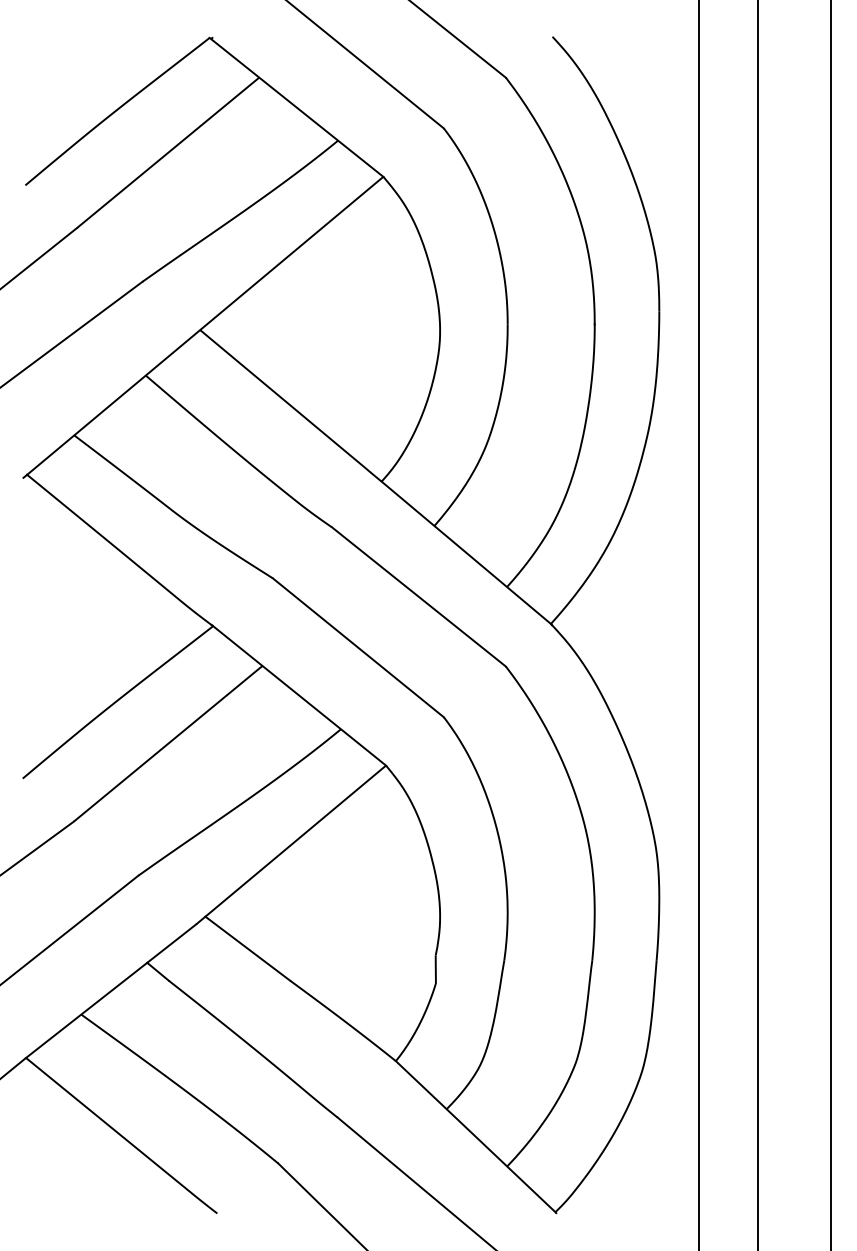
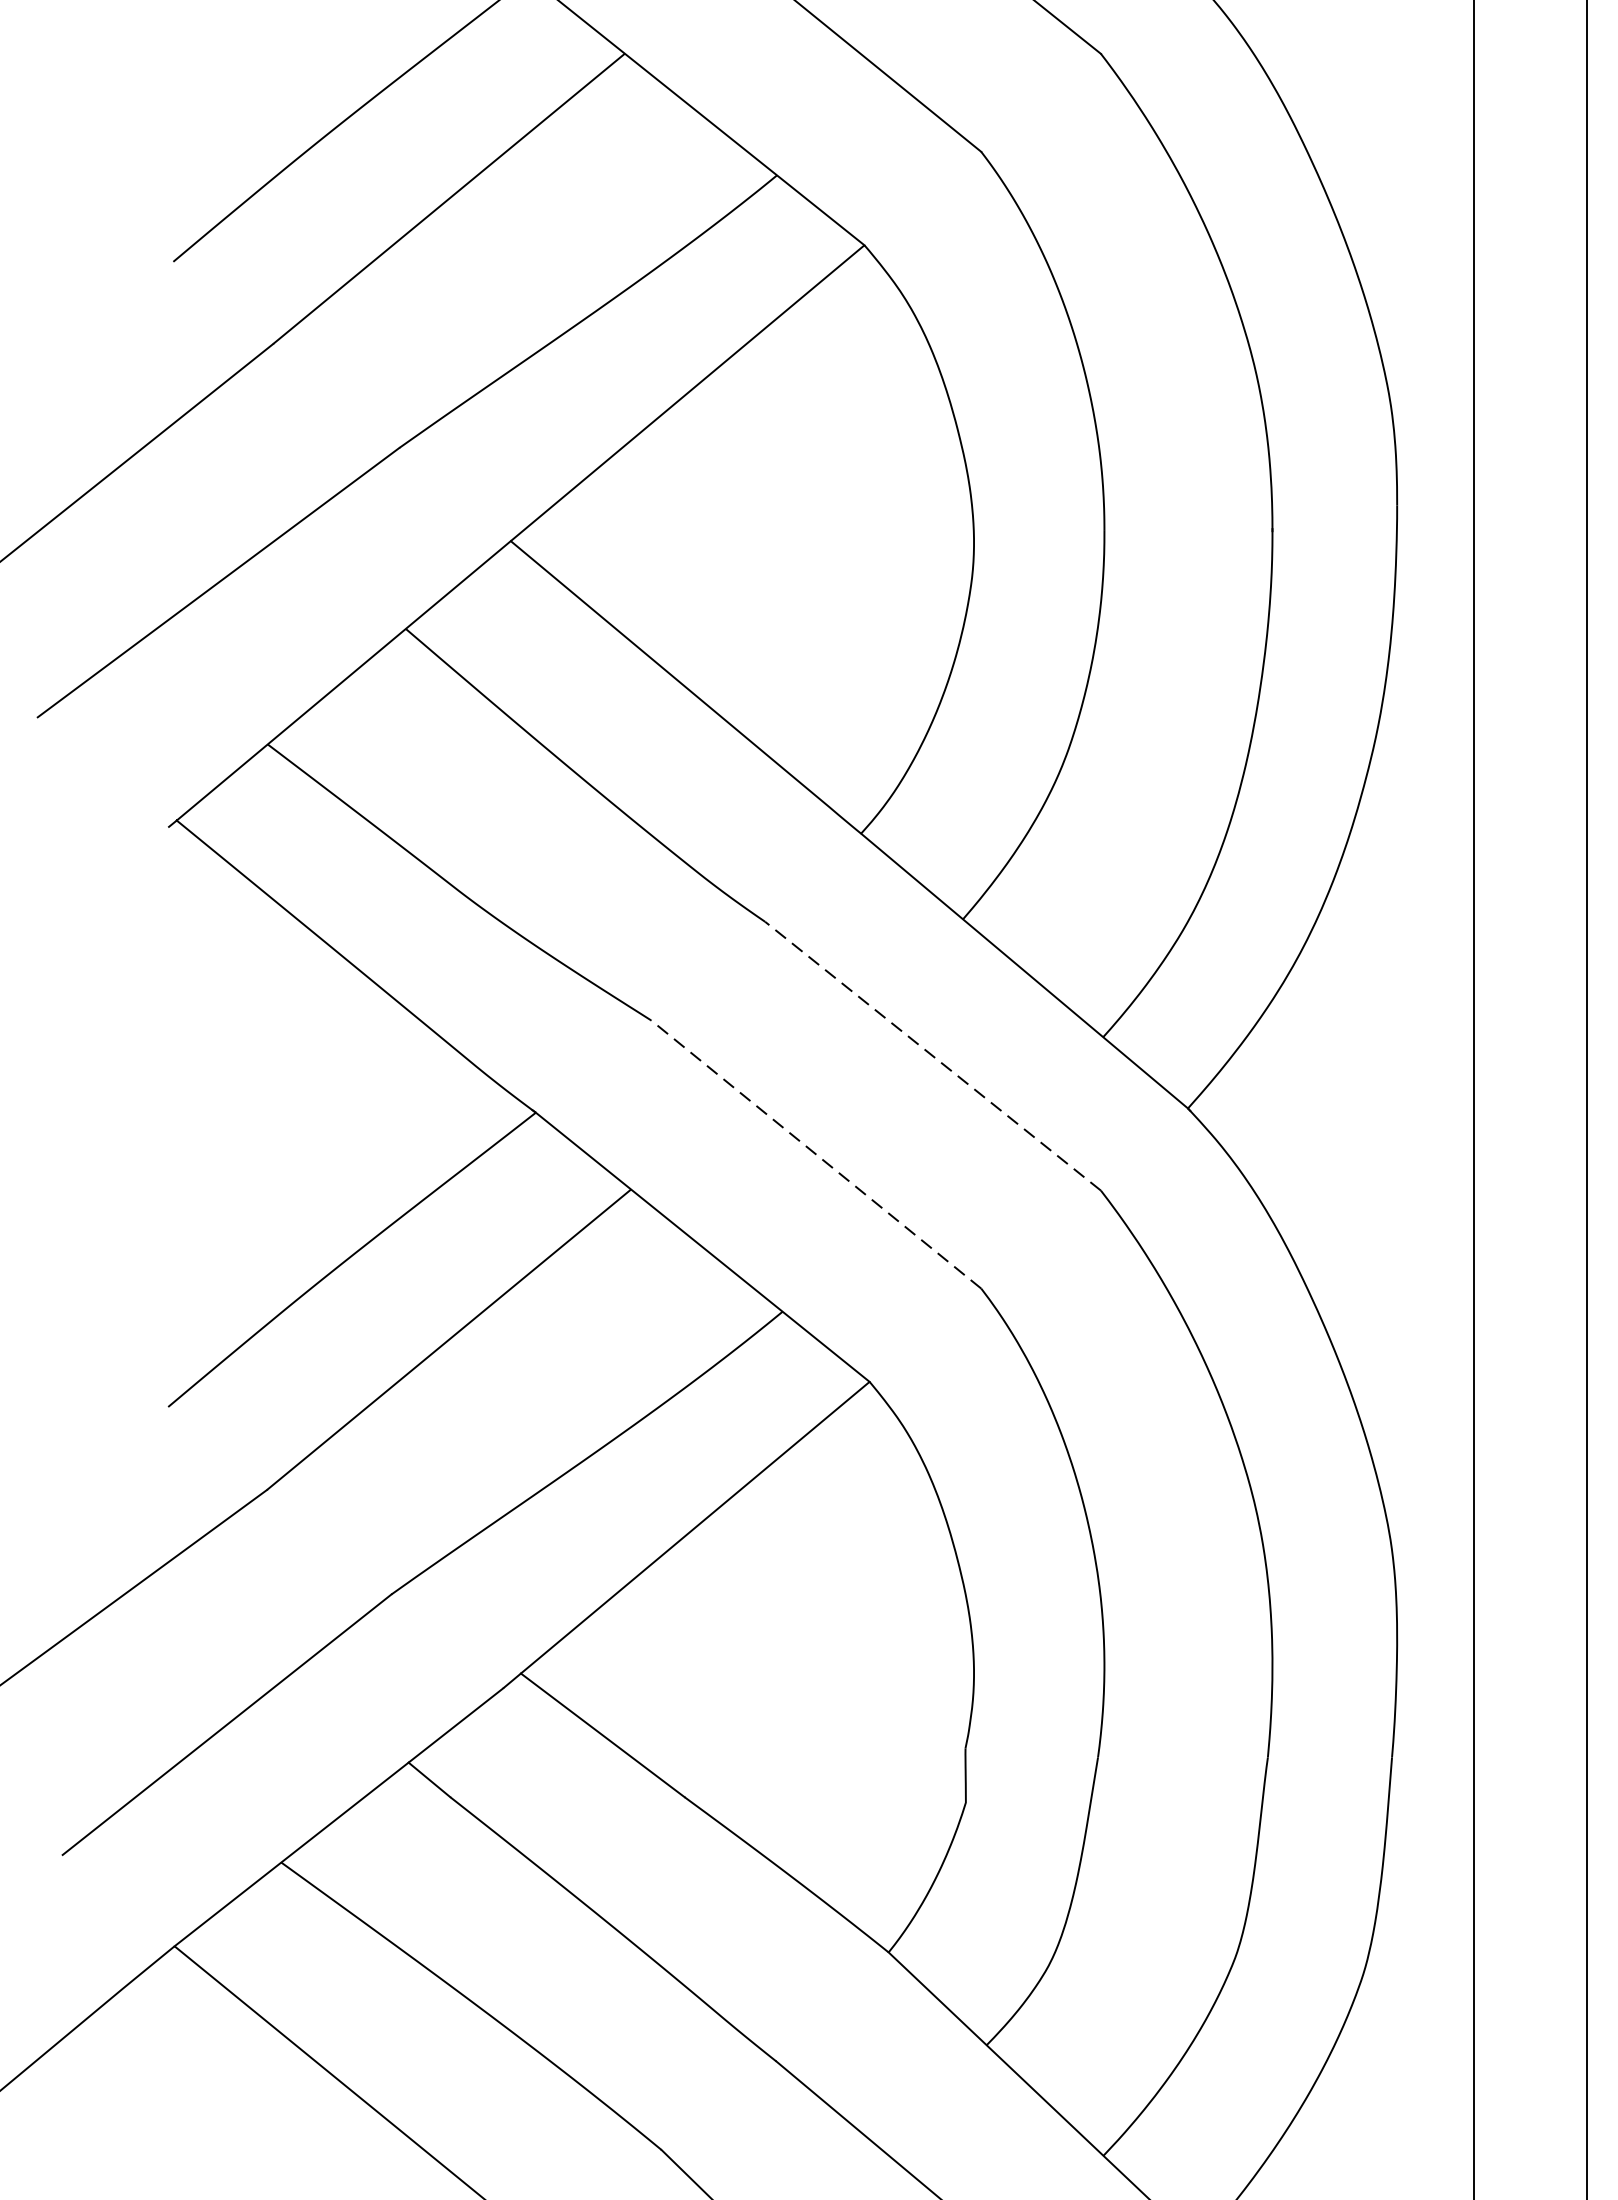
line: (418, 596) -> (932, 1055), solid -> dashed
line: (357, 647) -> (814, 1153), solid -> dashed

